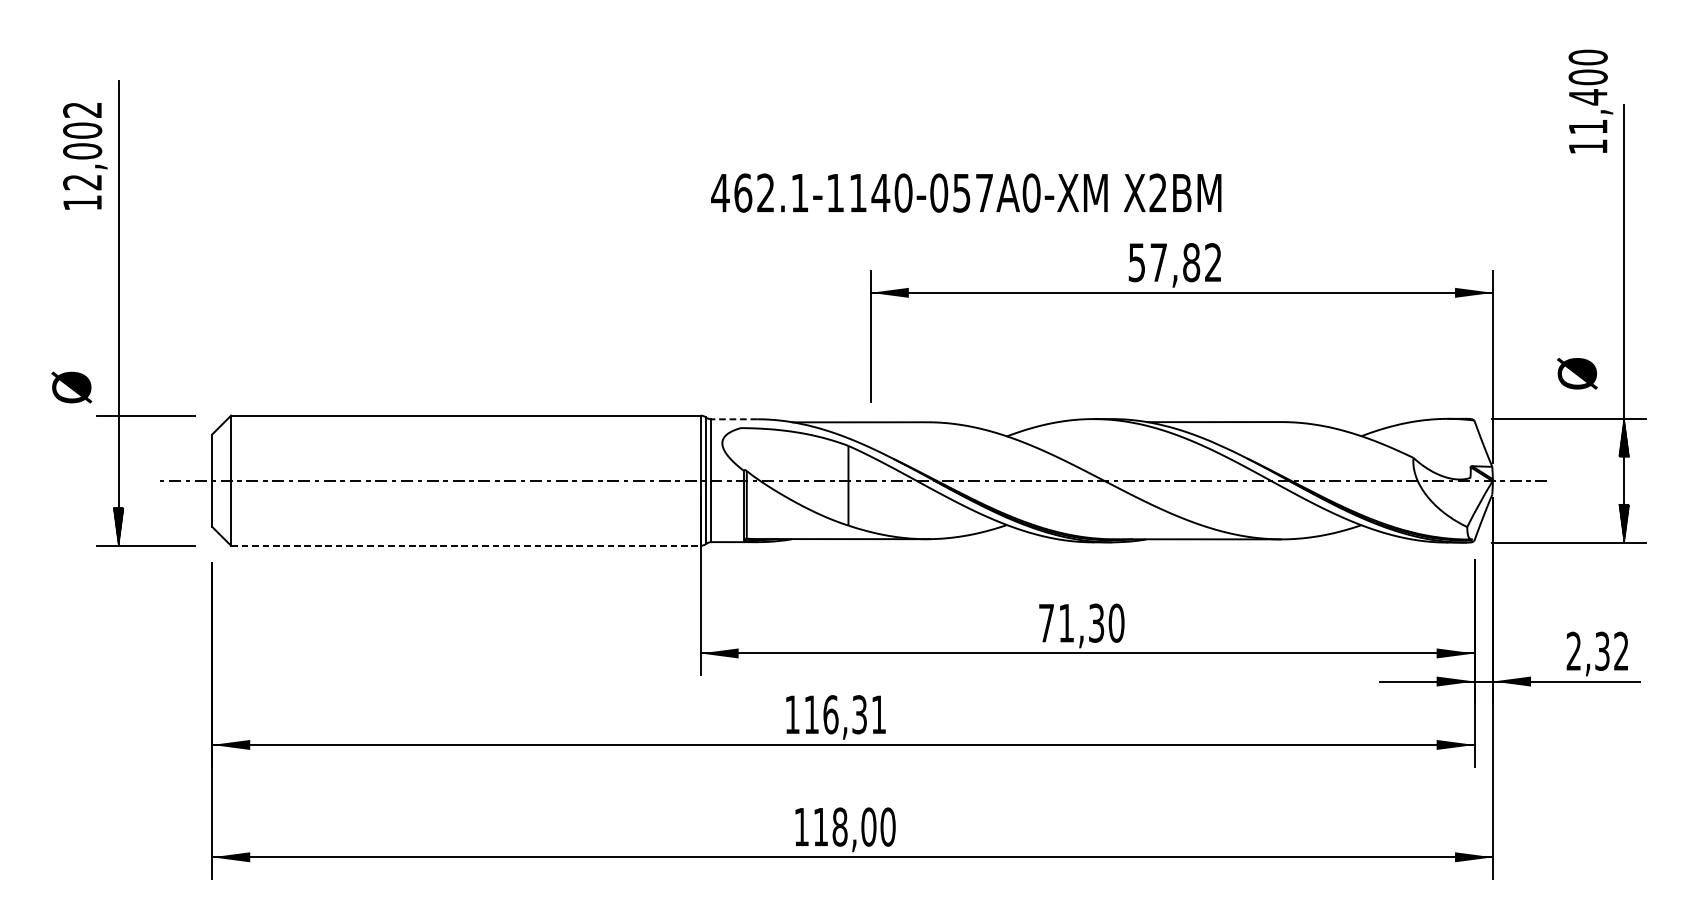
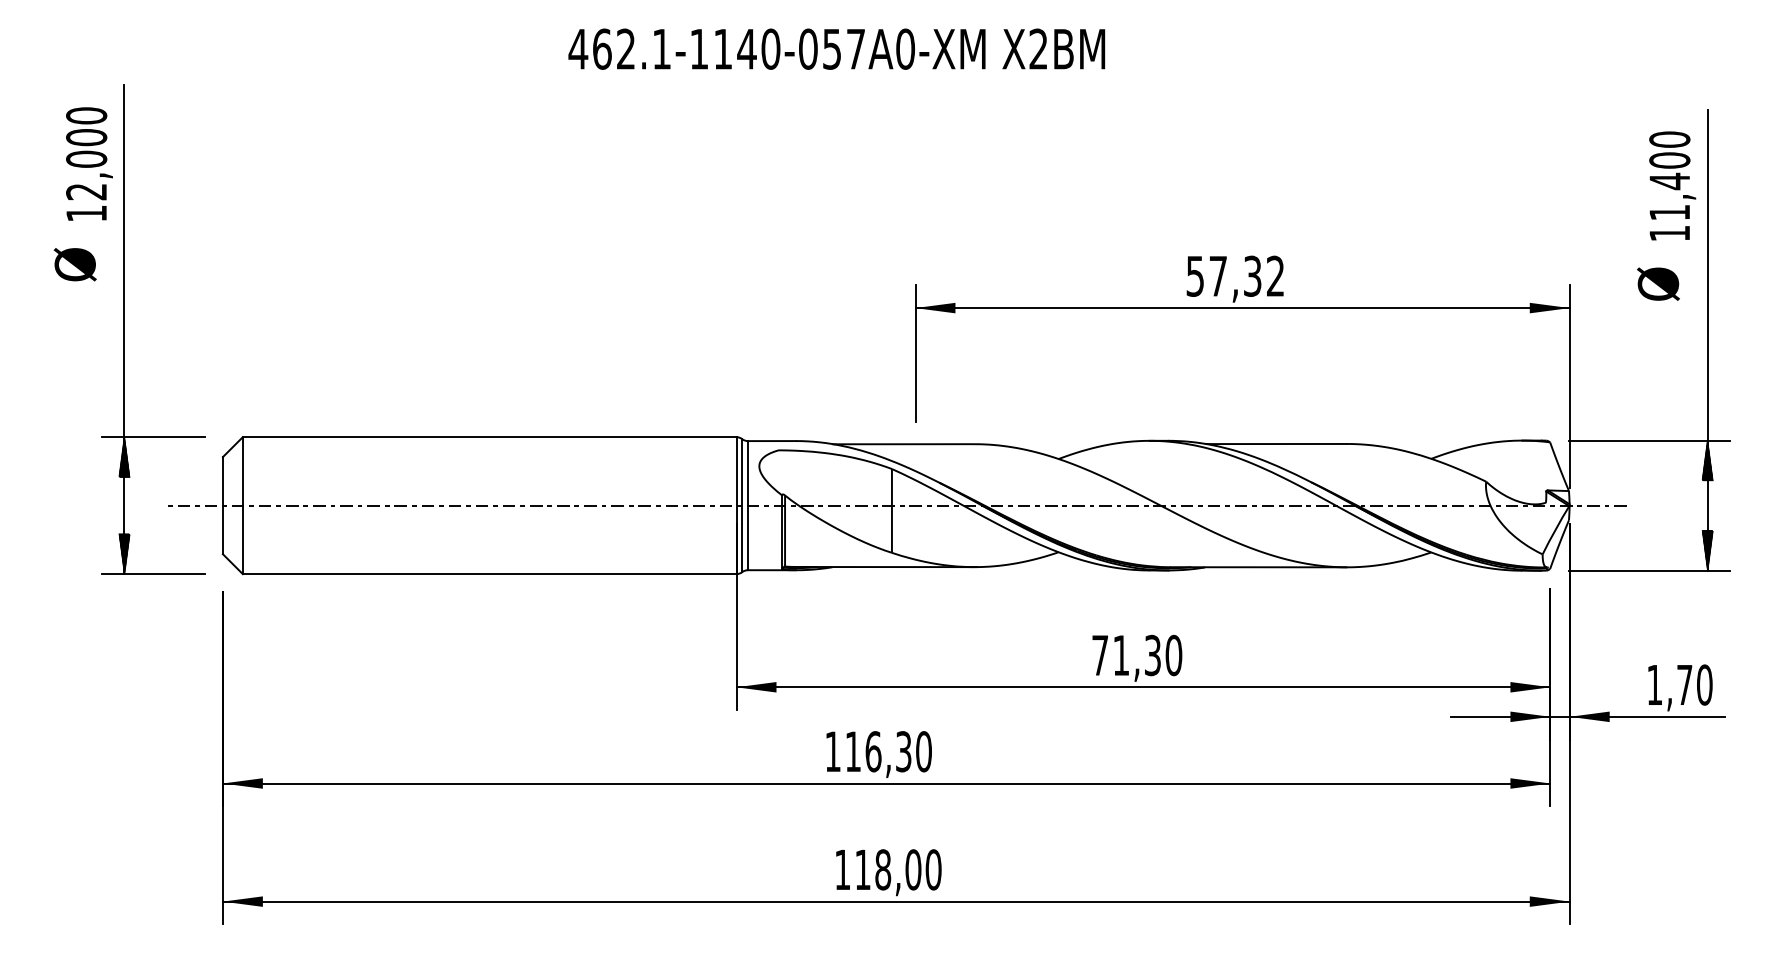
text: (1590, 101) -> (1672, 185), moved
text: (82, 109) -> (86, 115), 12,002 -> 12,000
text: (965, 192) -> (836, 48), moved
text: (1191, 261) -> (1252, 275), 57,82 -> 57,32
text: (1577, 373) -> (1658, 283), moved
text: (71, 387) -> (74, 264), moved
line: (733, 419) -> (771, 441), dashed -> solid
hatch: (118, 434) -> (124, 457), added
line: (465, 546) -> (489, 574), dashed -> solid
text: (1597, 650) -> (1679, 684), 2,32 -> 1,70
text: (878, 714) -> (923, 751), 116,31 -> 116,30

